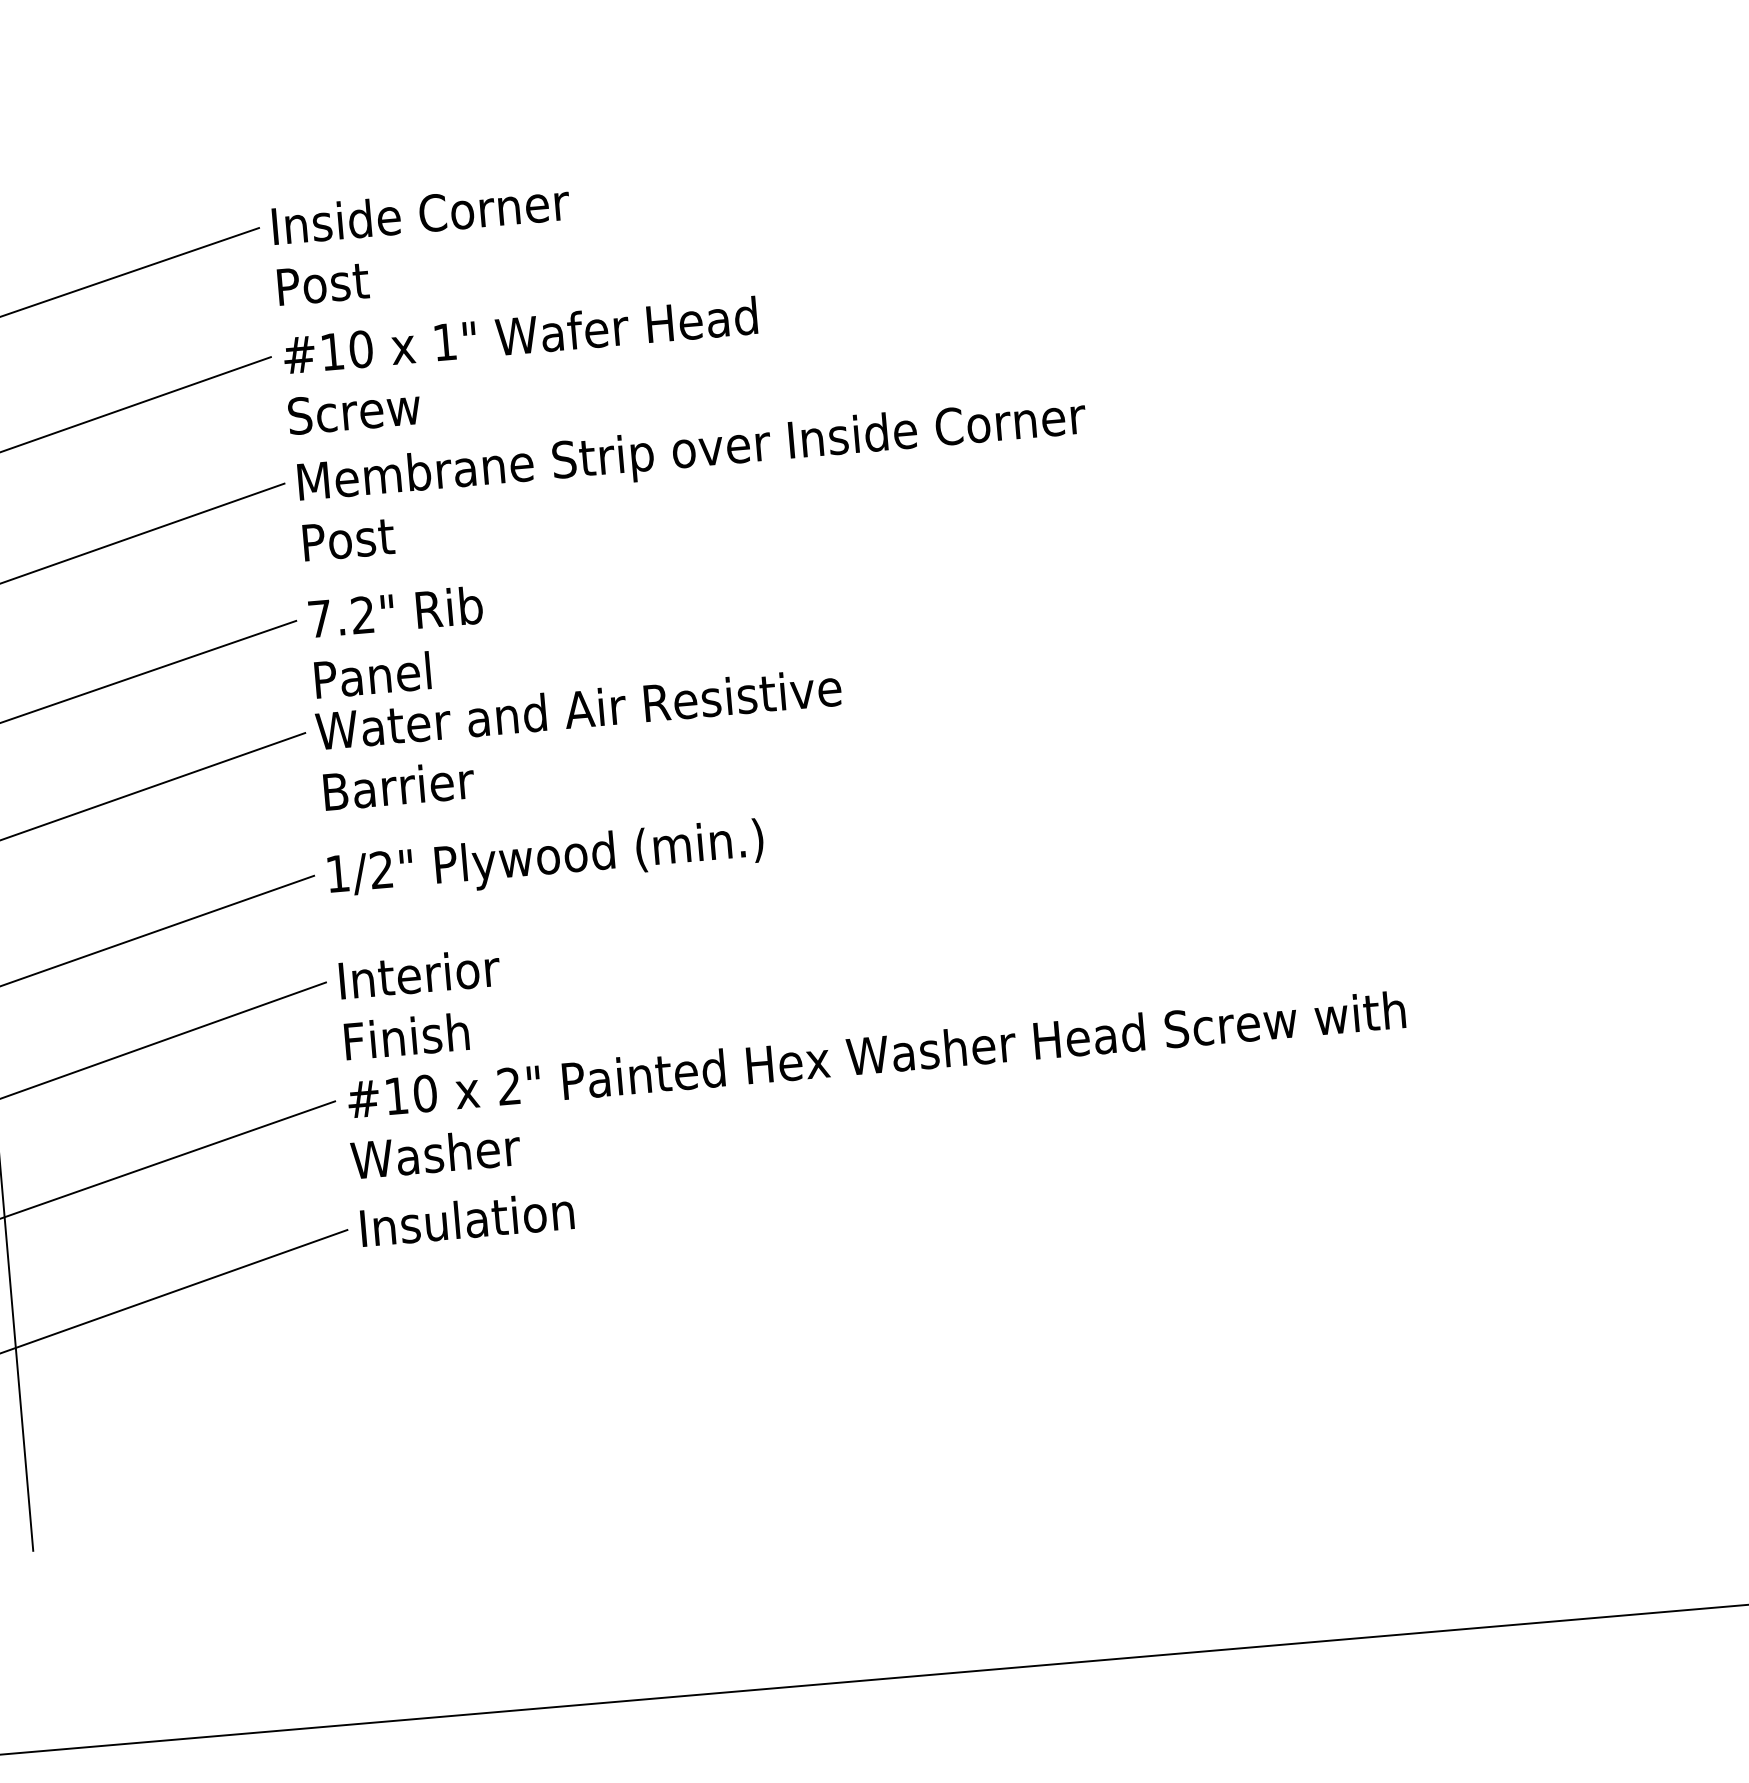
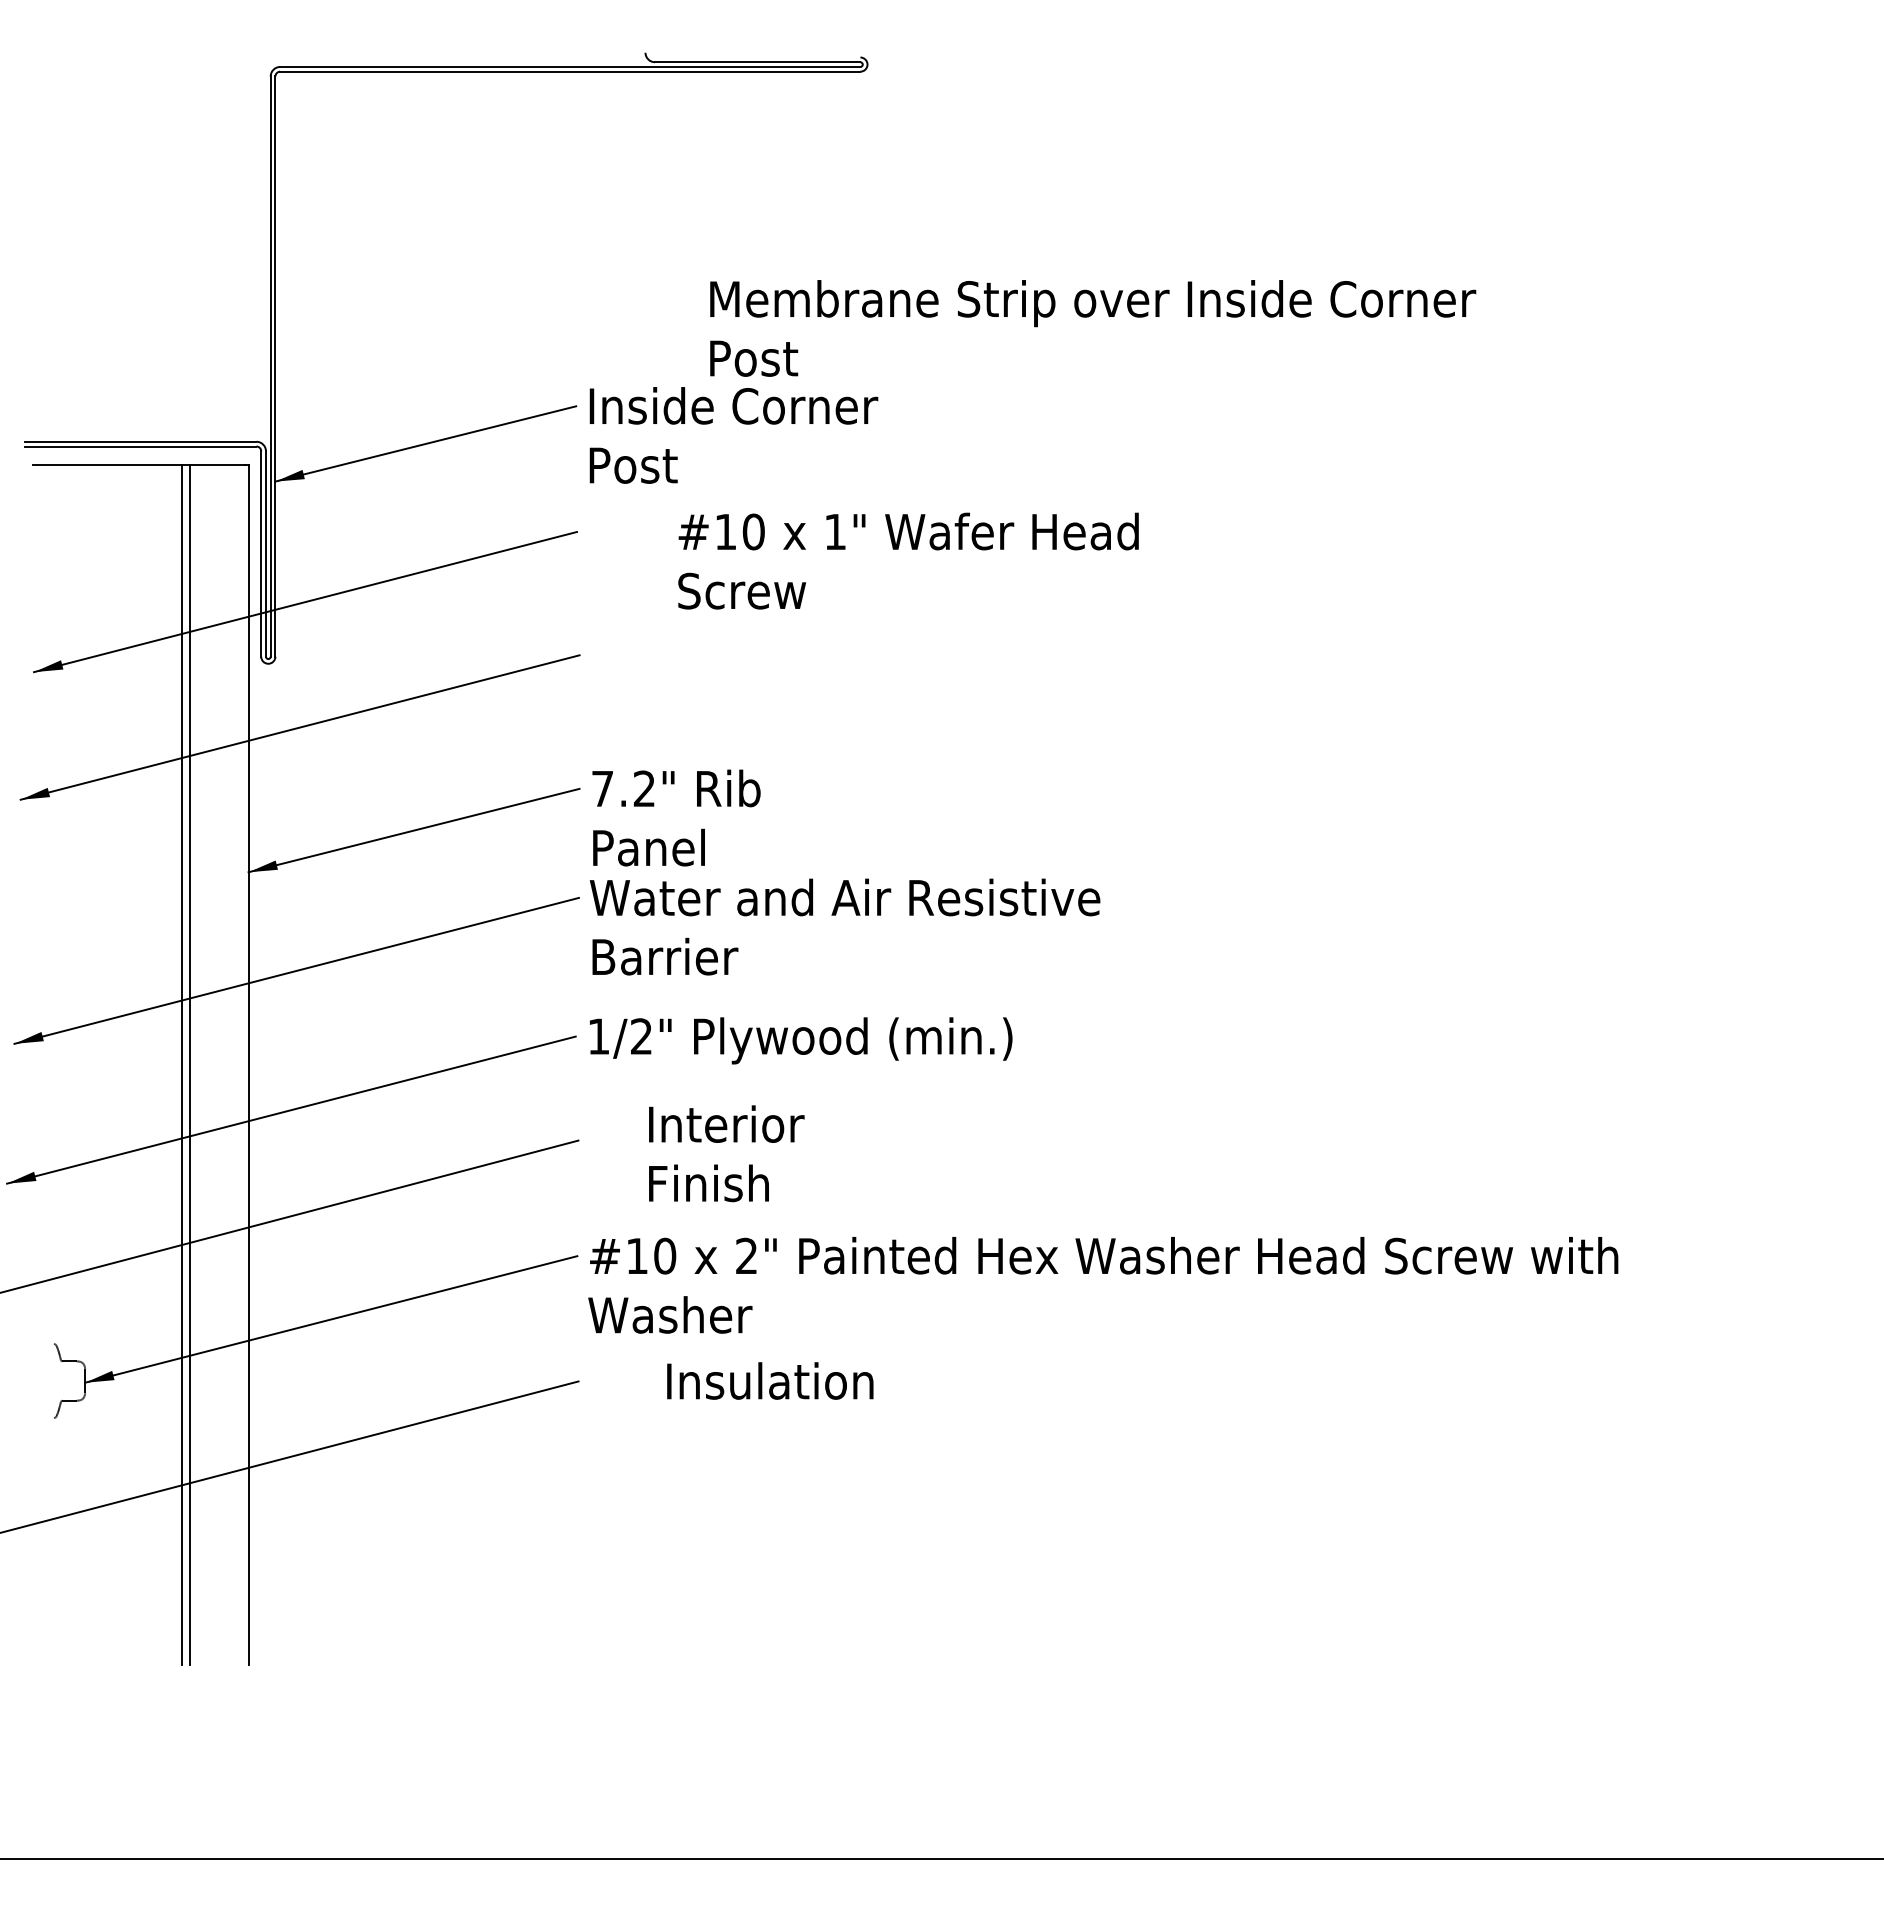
text: (522, 365) -> (908, 560), moved
text: (694, 478) -> (1093, 328), moved
text: (422, 1004) -> (726, 1153), moved
text: (467, 1218) -> (770, 1380), moved

